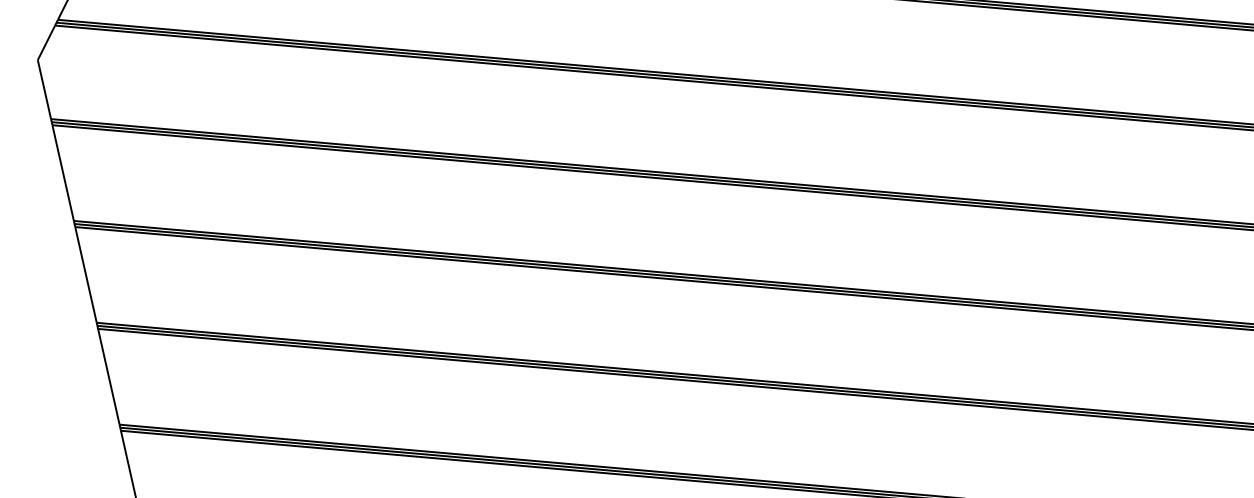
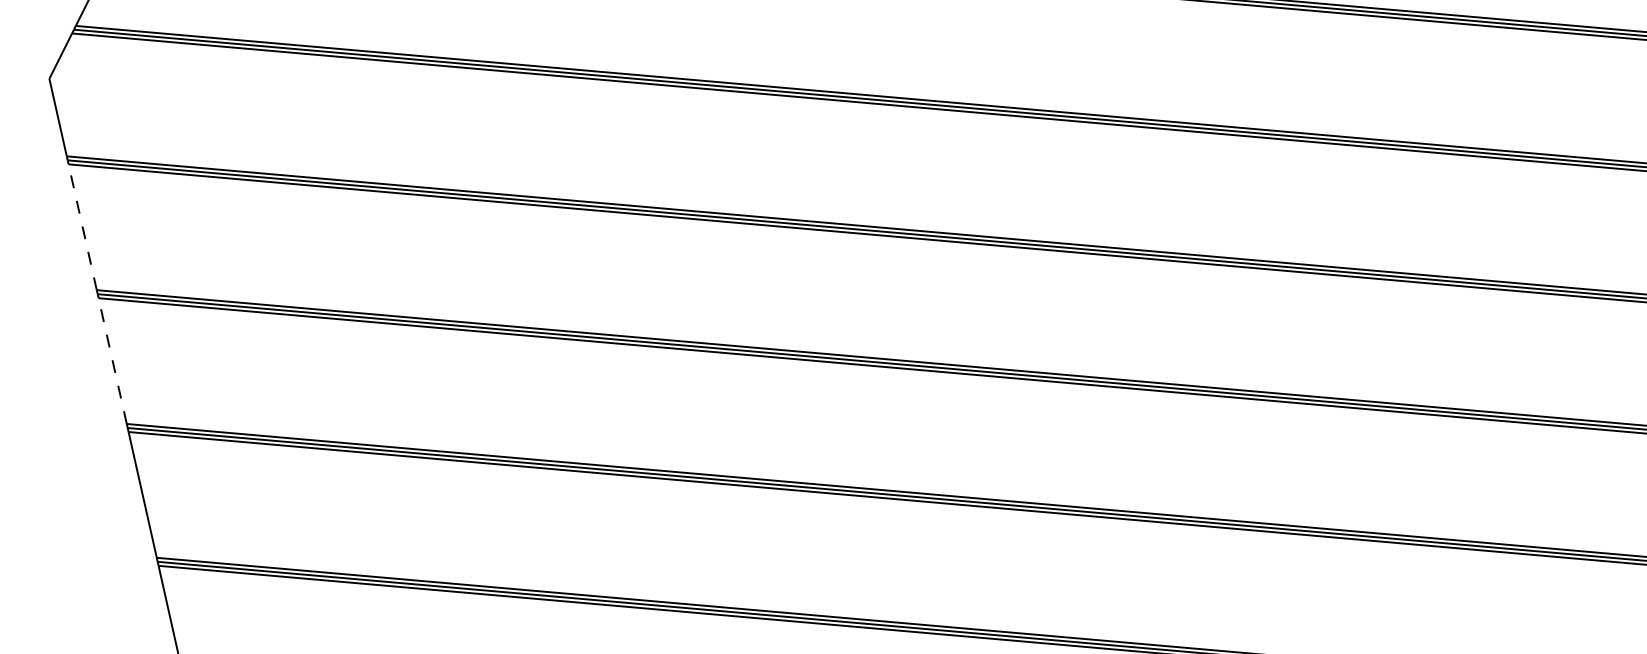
line: (63, 172) -> (82, 226), solid -> dashed
line: (85, 274) -> (112, 360), solid -> dashed

